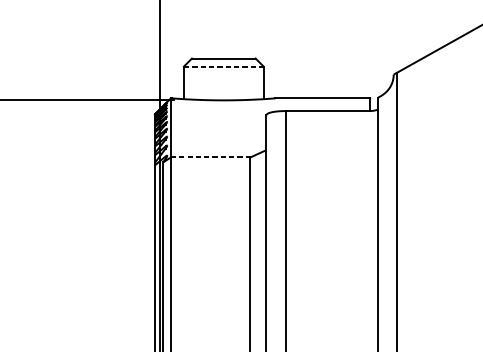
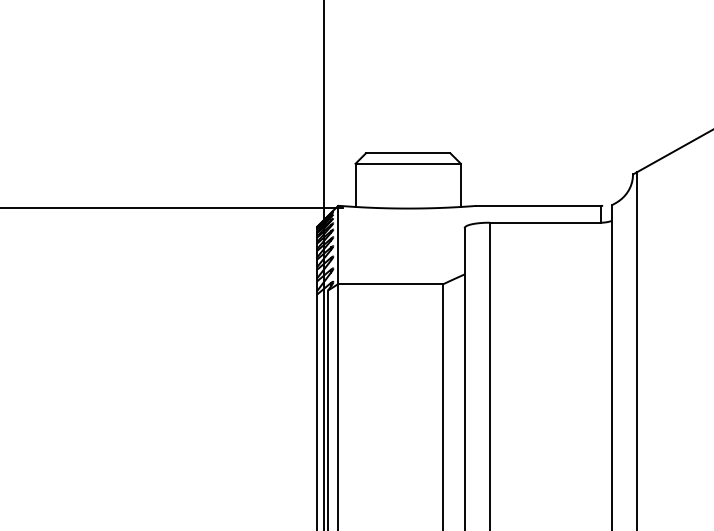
line: (224, 66) -> (408, 163), dashed -> solid
line: (210, 157) -> (390, 284), dashed -> solid

